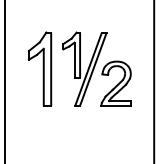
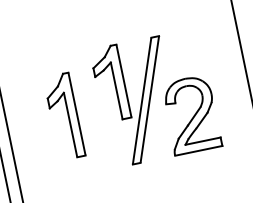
part: (40, 68) -> (64, 115), size x0.7

